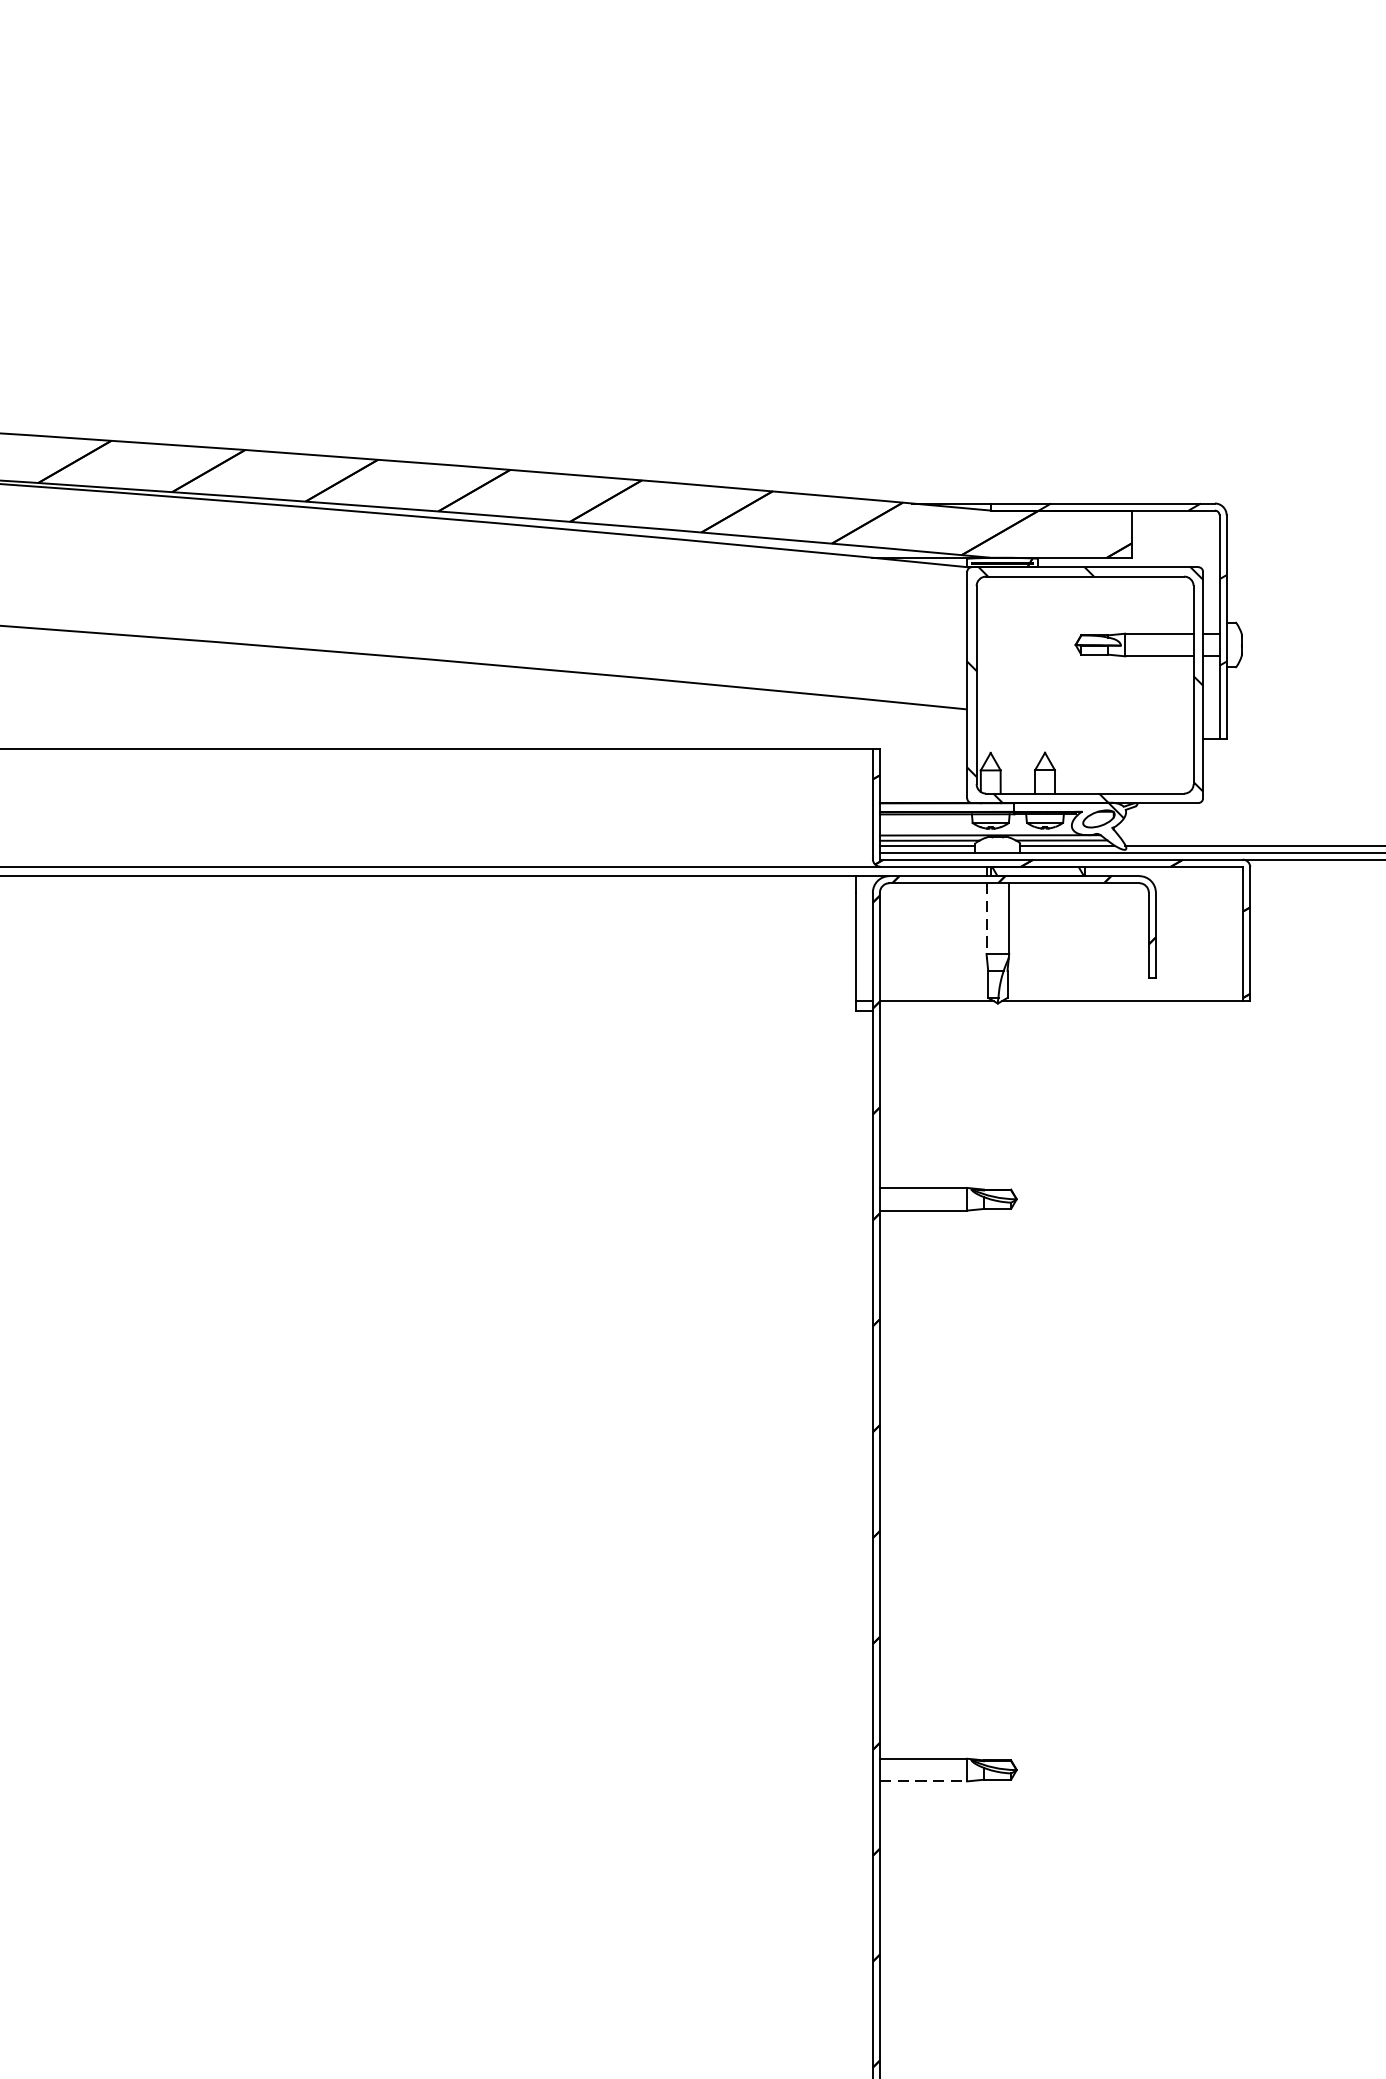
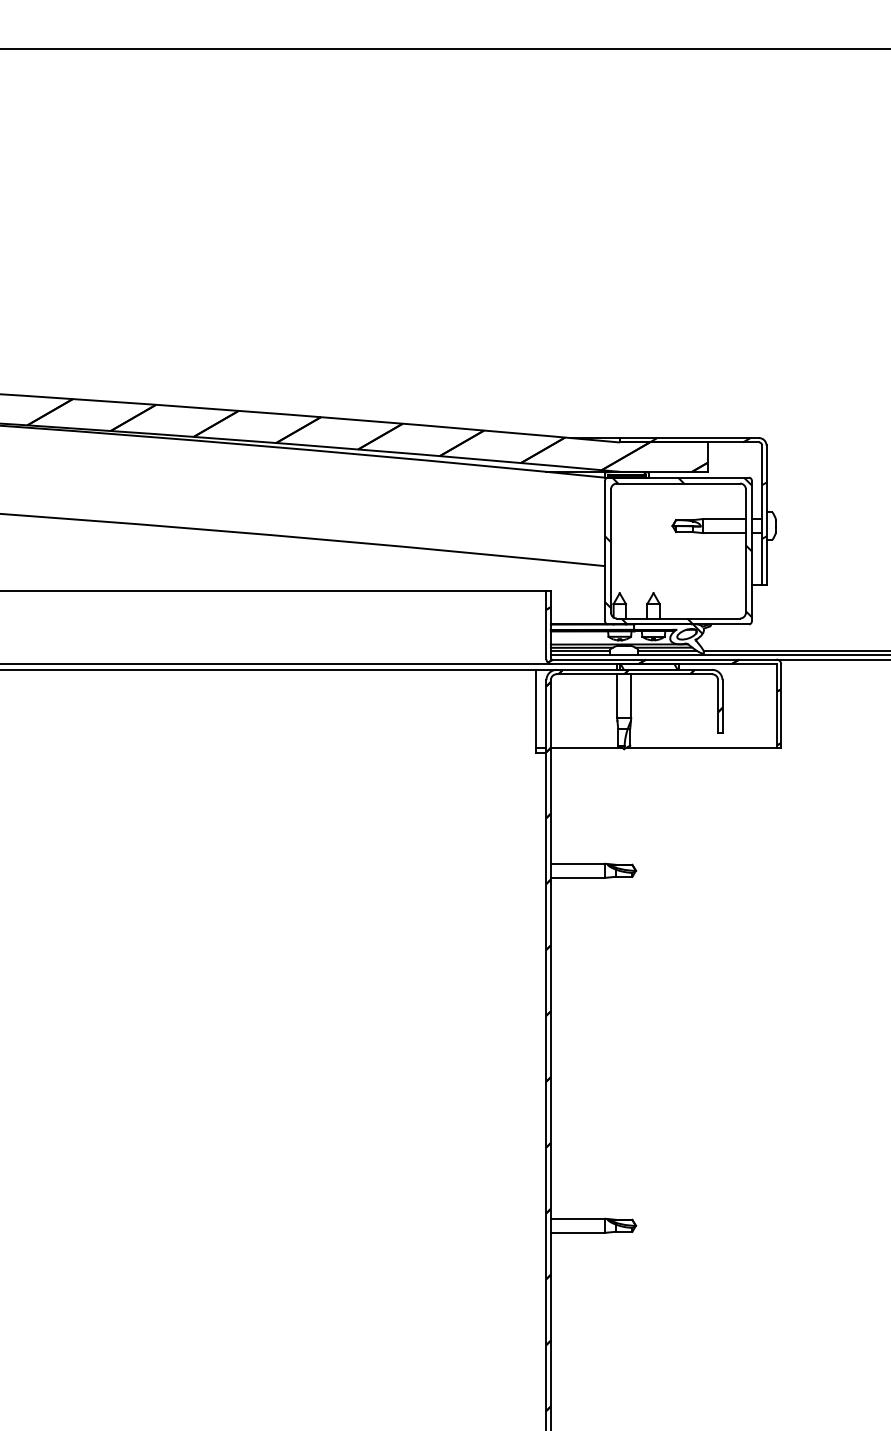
line: (987, 919) -> (617, 696), dashed -> solid
line: (924, 1780) -> (578, 1232), dashed -> solid

